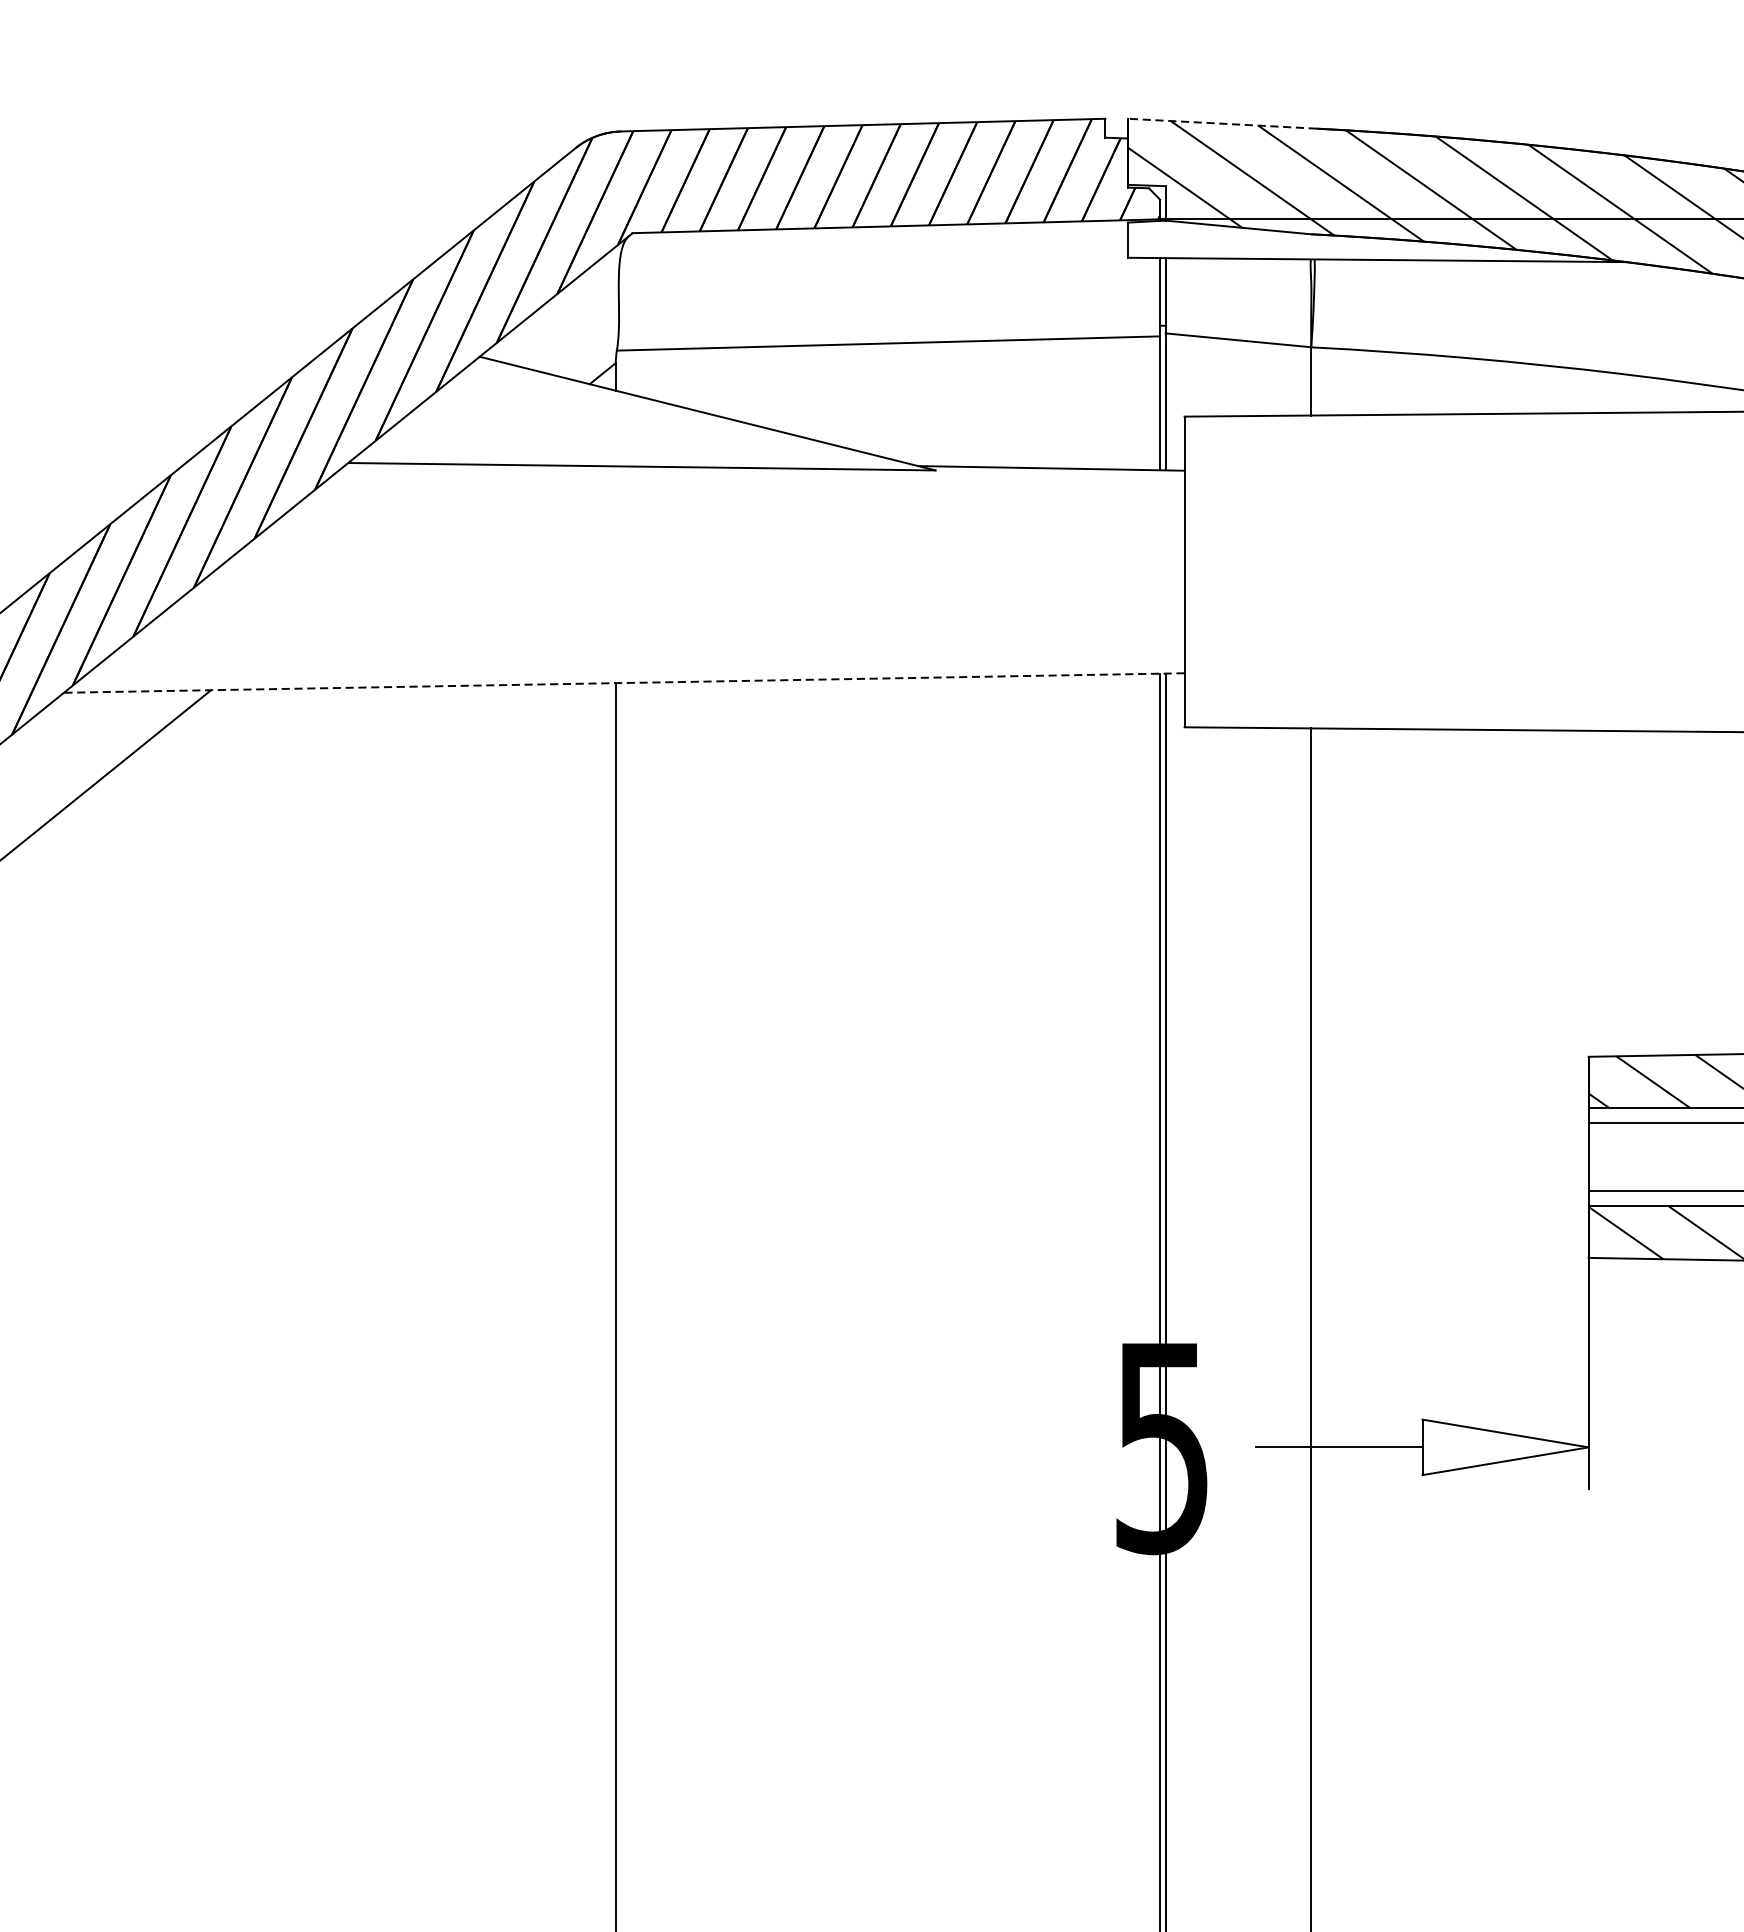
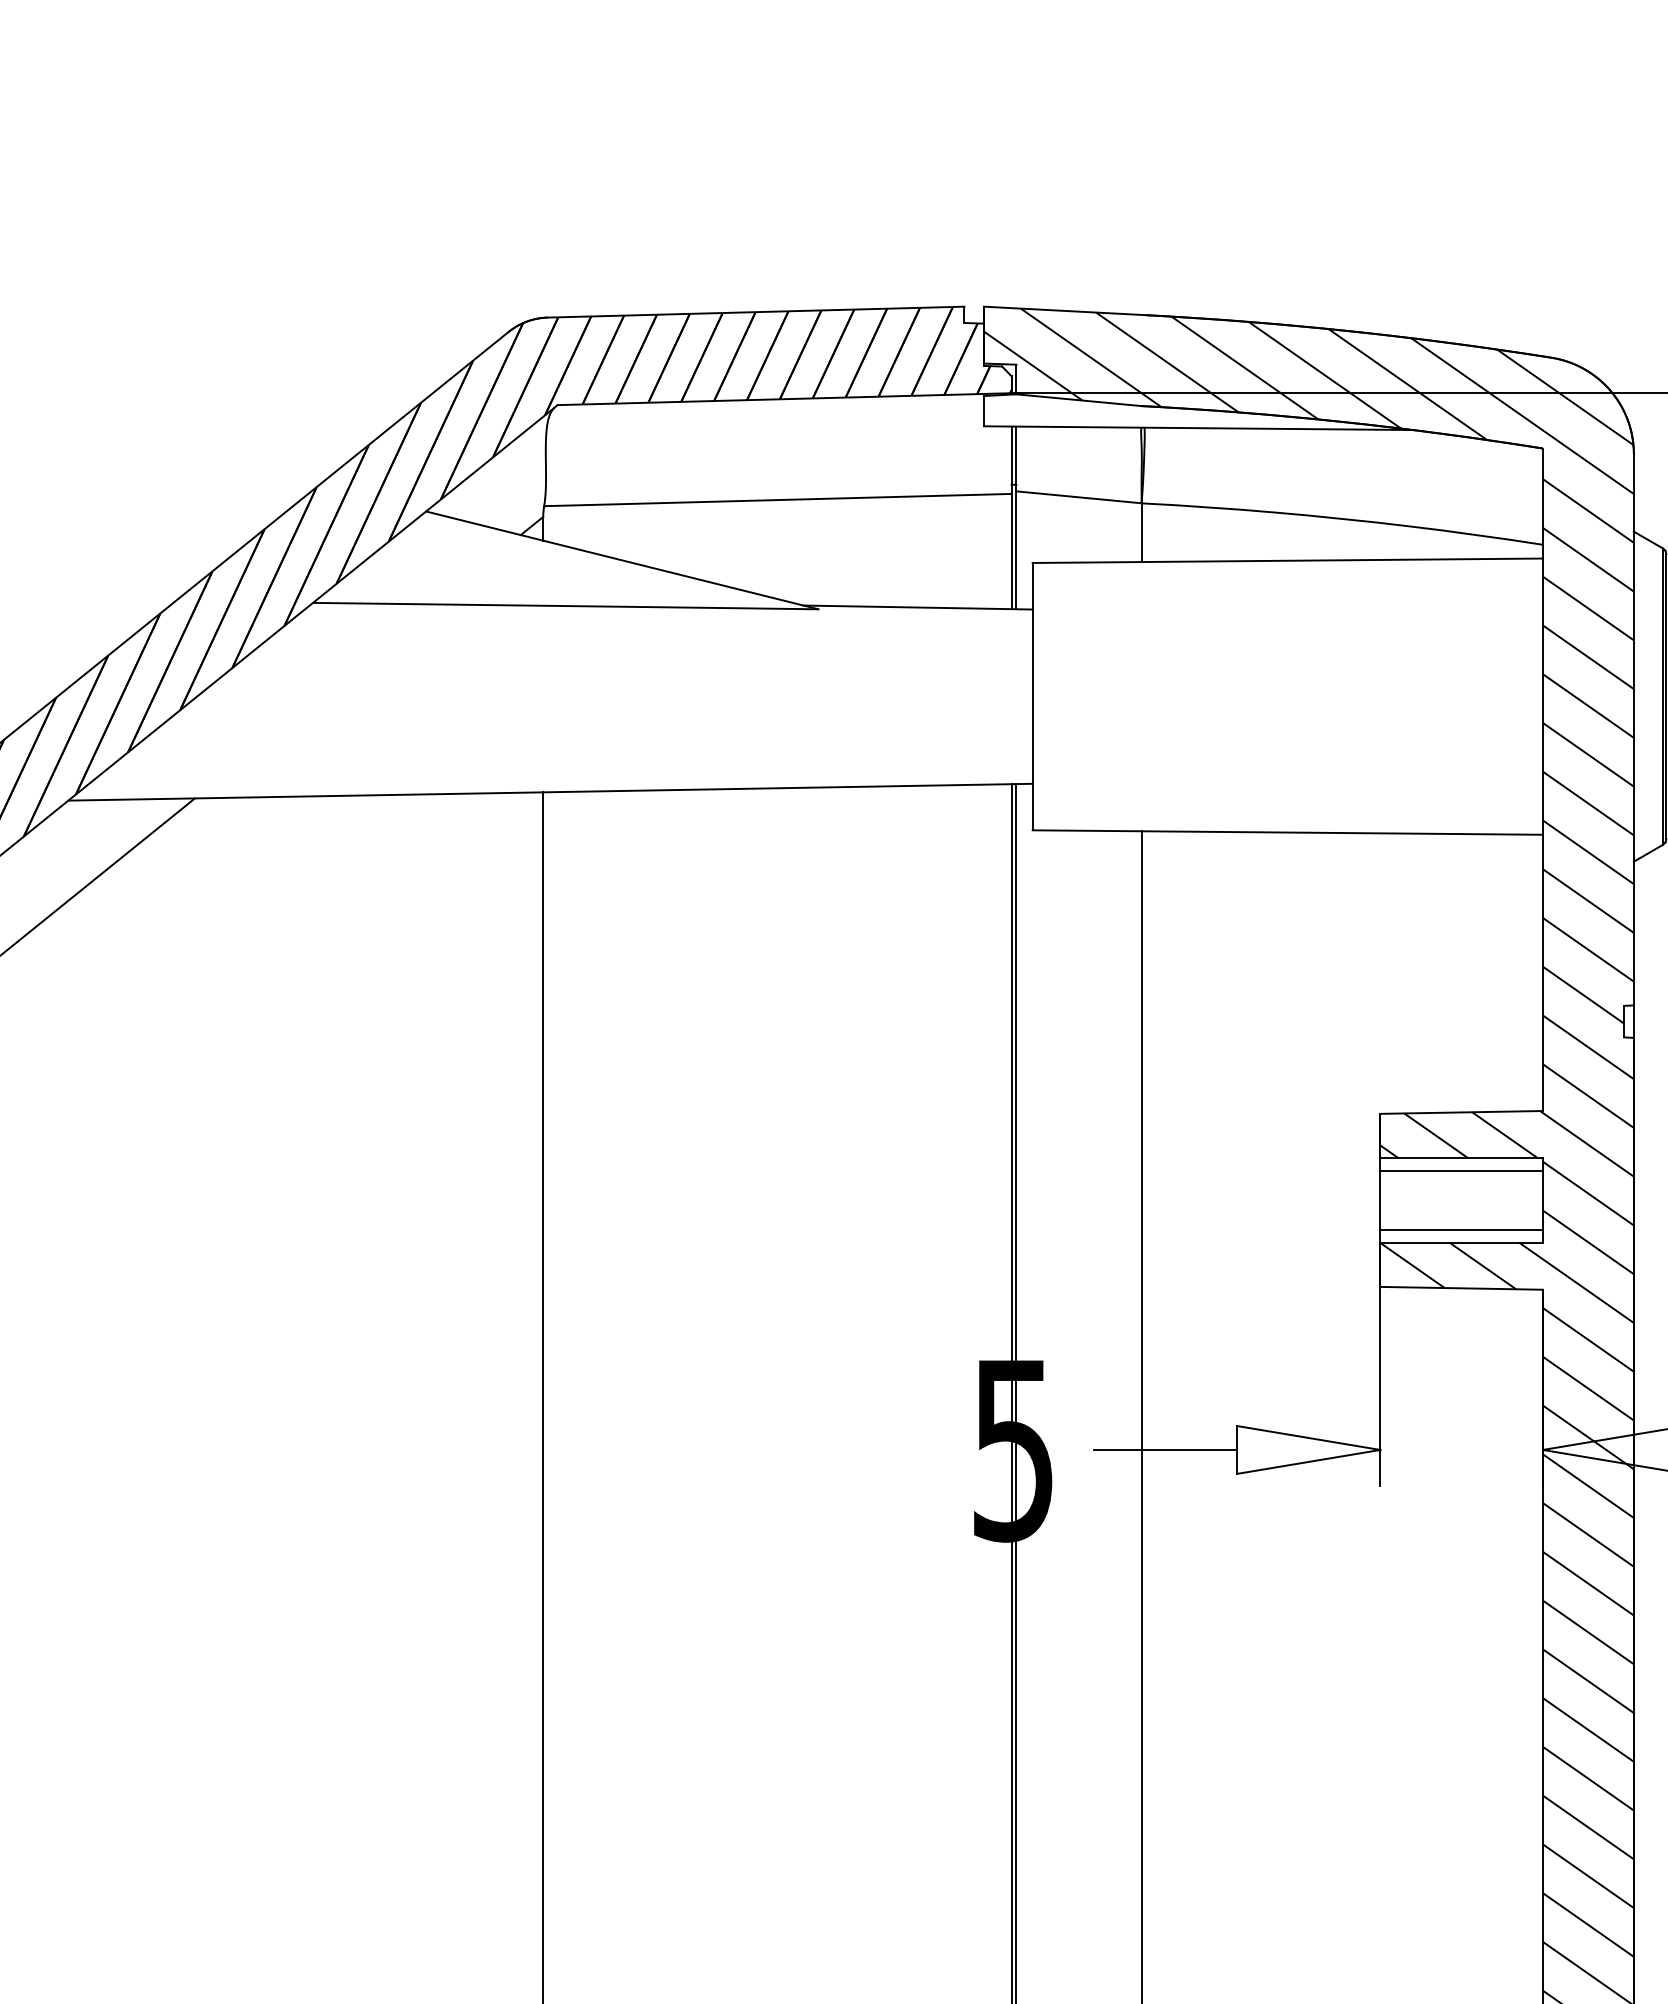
line: (1221, 123) -> (1064, 310), dashed -> solid
line: (625, 683) -> (551, 792), dashed -> solid

